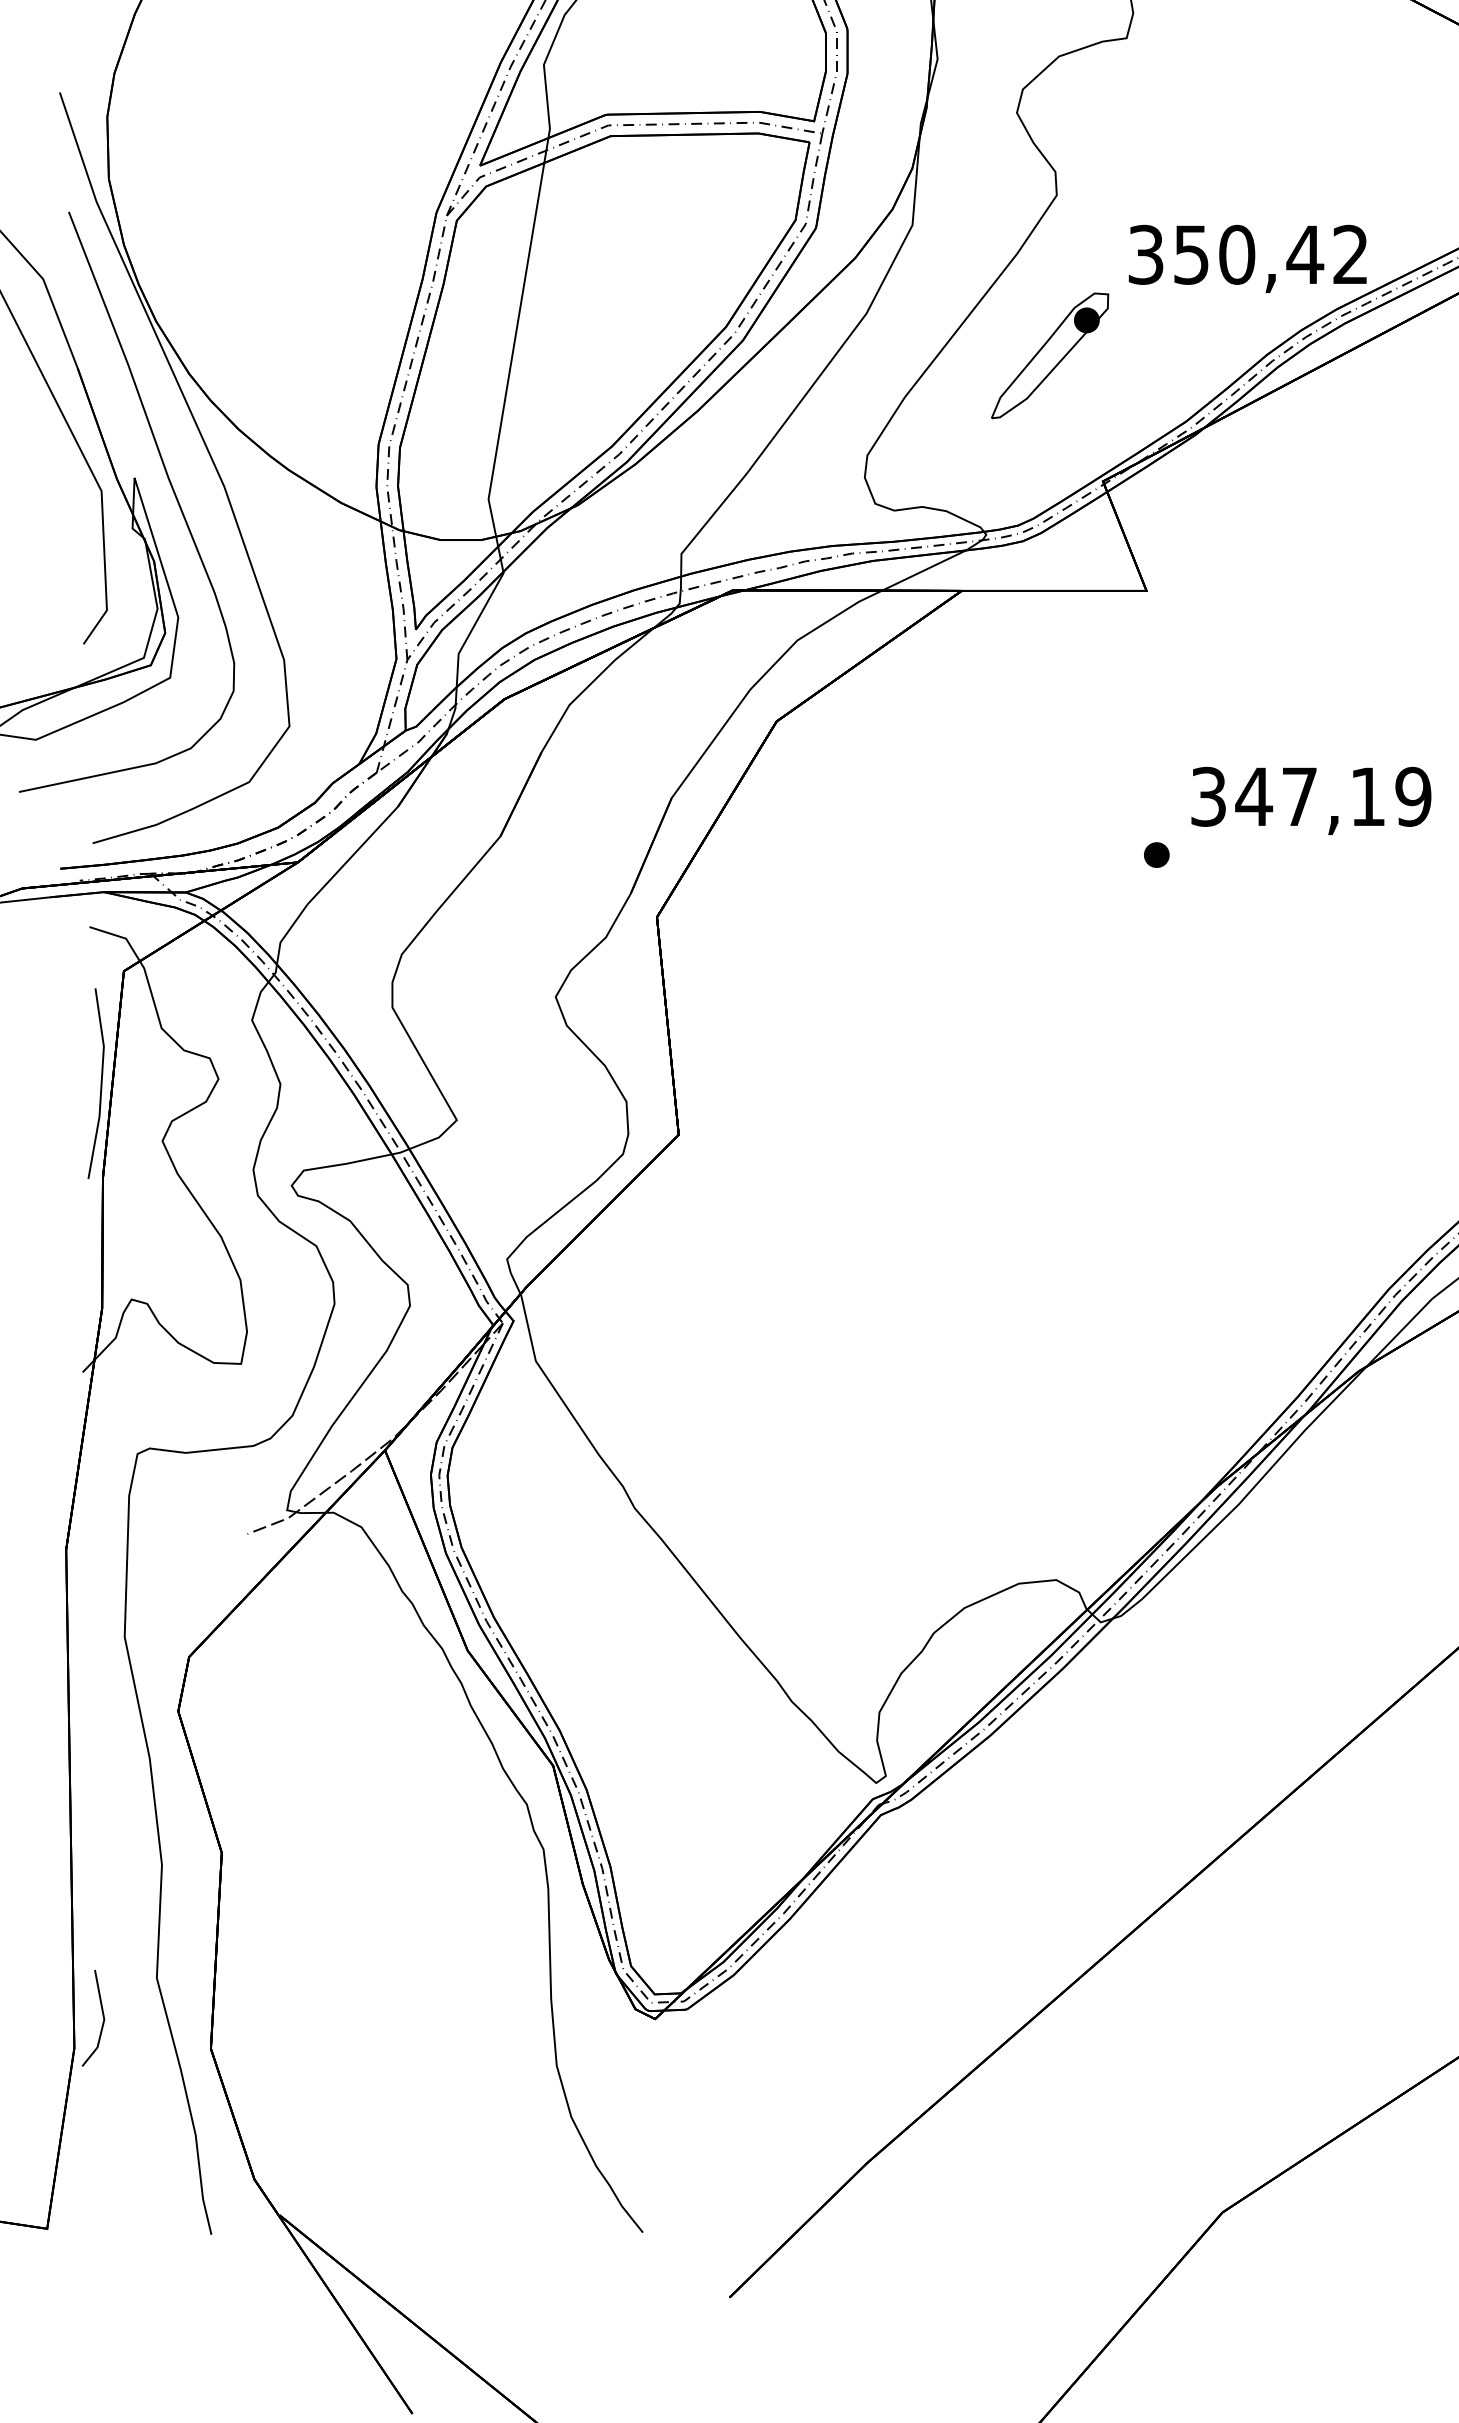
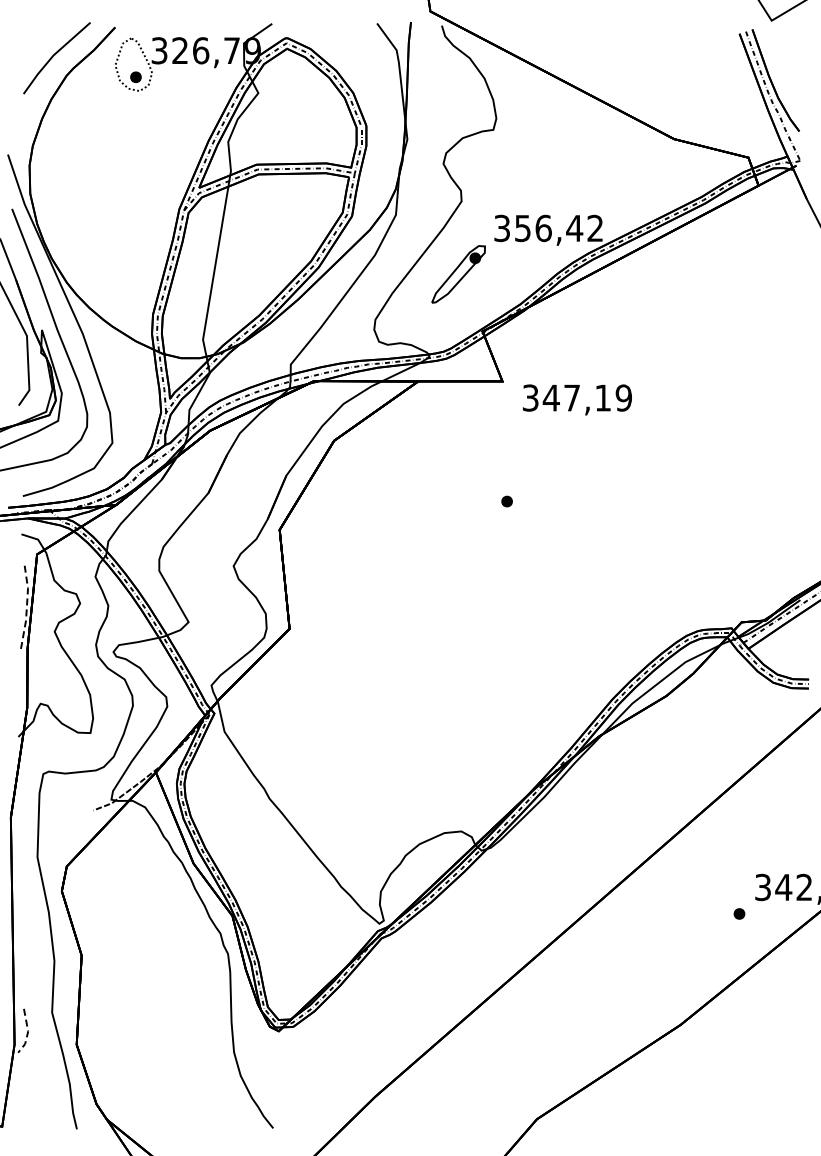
text: (1236, 252) -> (543, 227), 350,42 -> 356,42
text: (1311, 799) -> (577, 399), moved
line: (100, 1083) -> (26, 605), solid -> dashed
line: (104, 2021) -> (28, 1032), solid -> dashed

